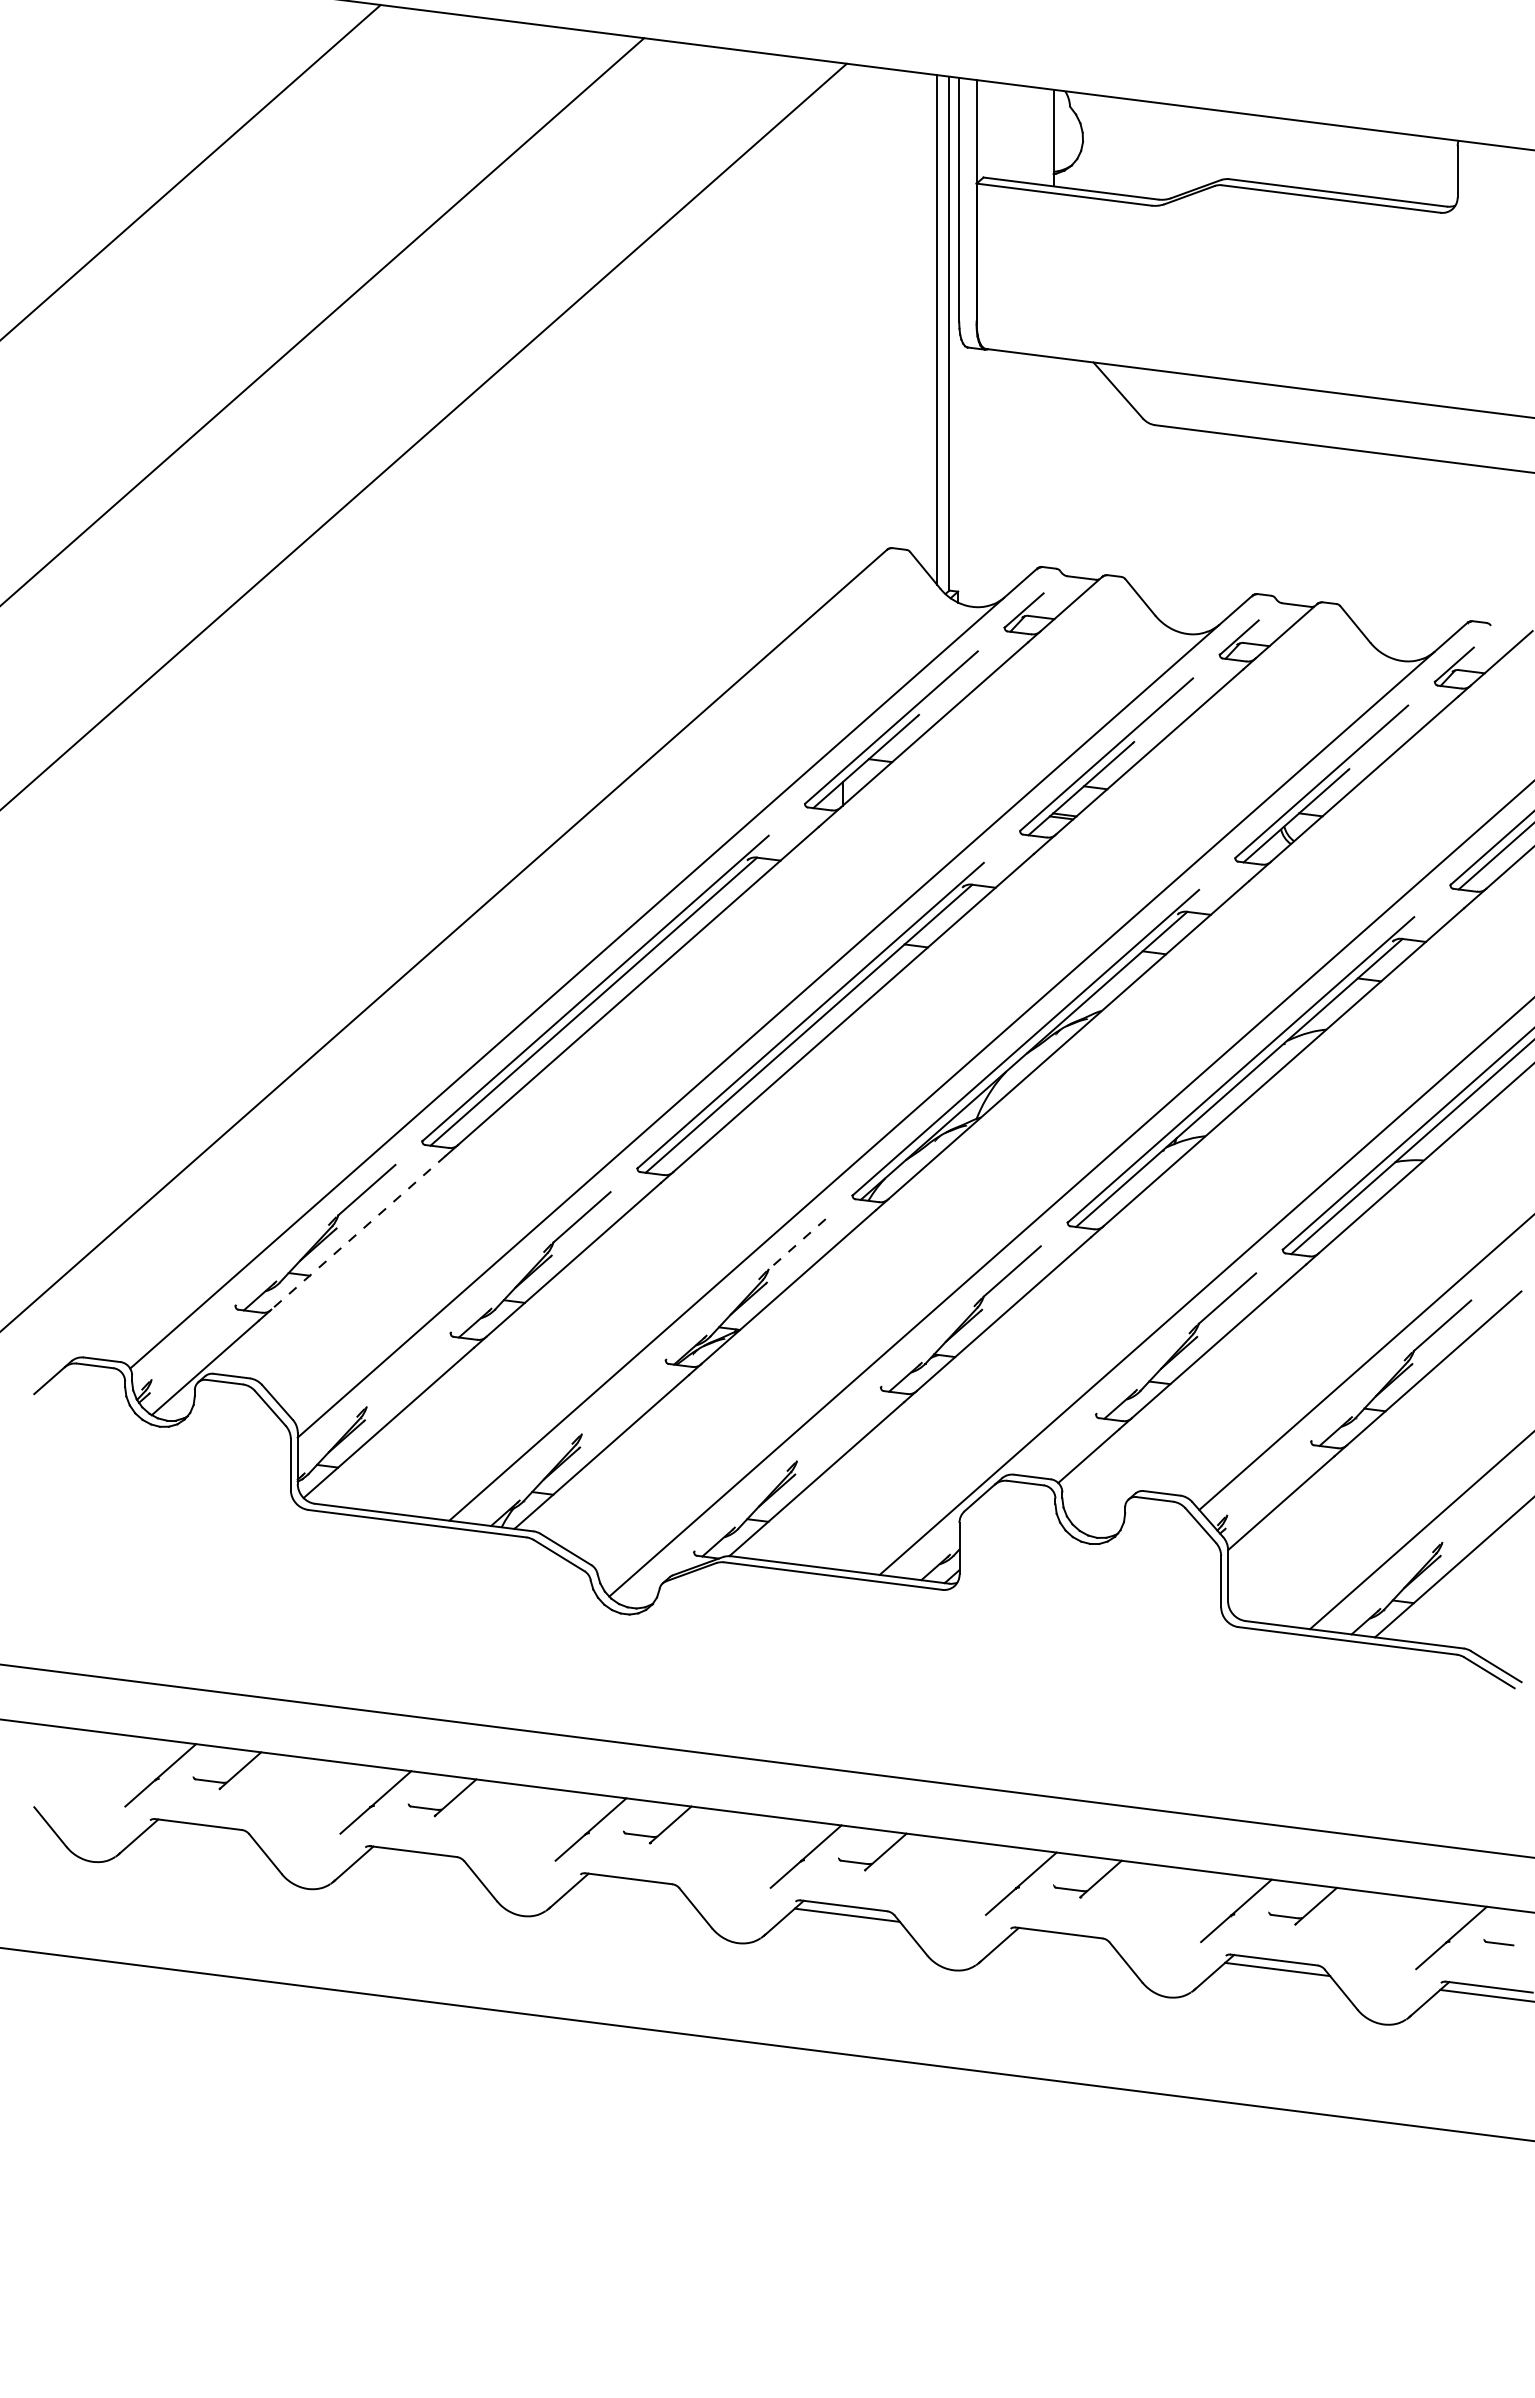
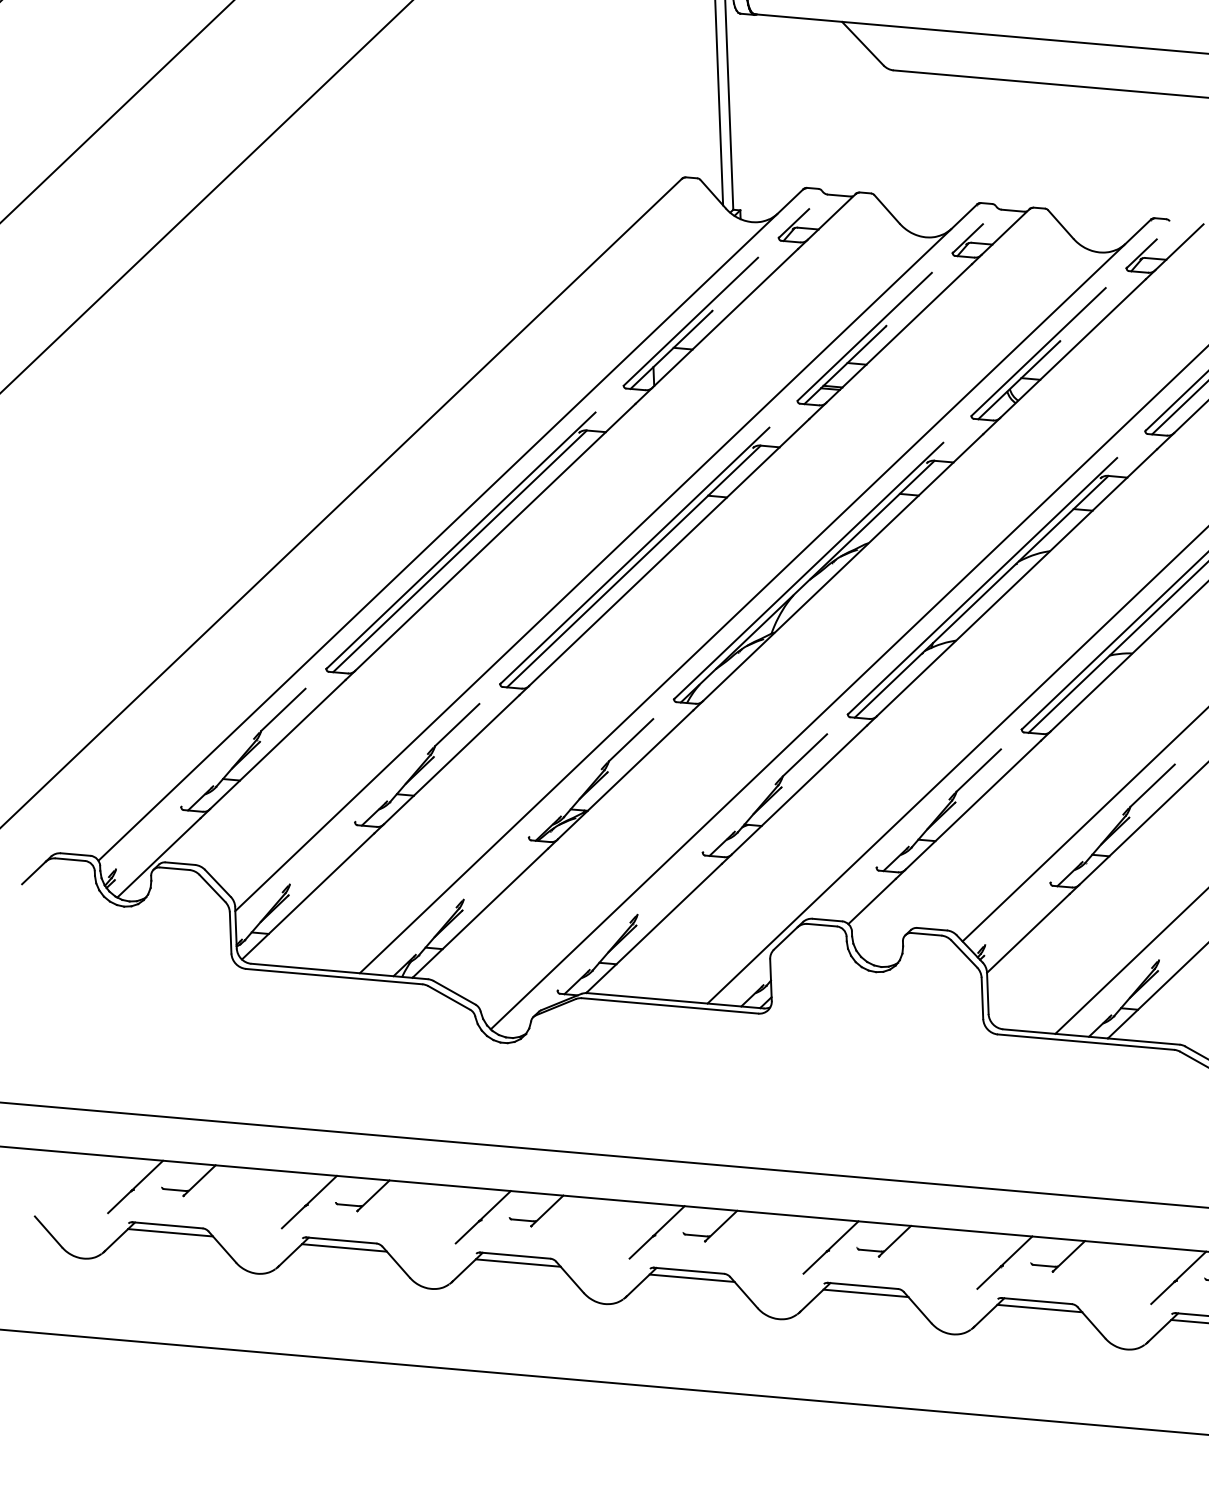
line: (358, 1233) -> (277, 745), dashed -> solid
line: (796, 1244) -> (630, 740), dashed -> solid
line: (201, 1833) -> (170, 1232), added
line: (416, 1860) -> (343, 1247), added
line: (631, 1887) -> (517, 1262), added
line: (1062, 1941) -> (865, 1292), added

